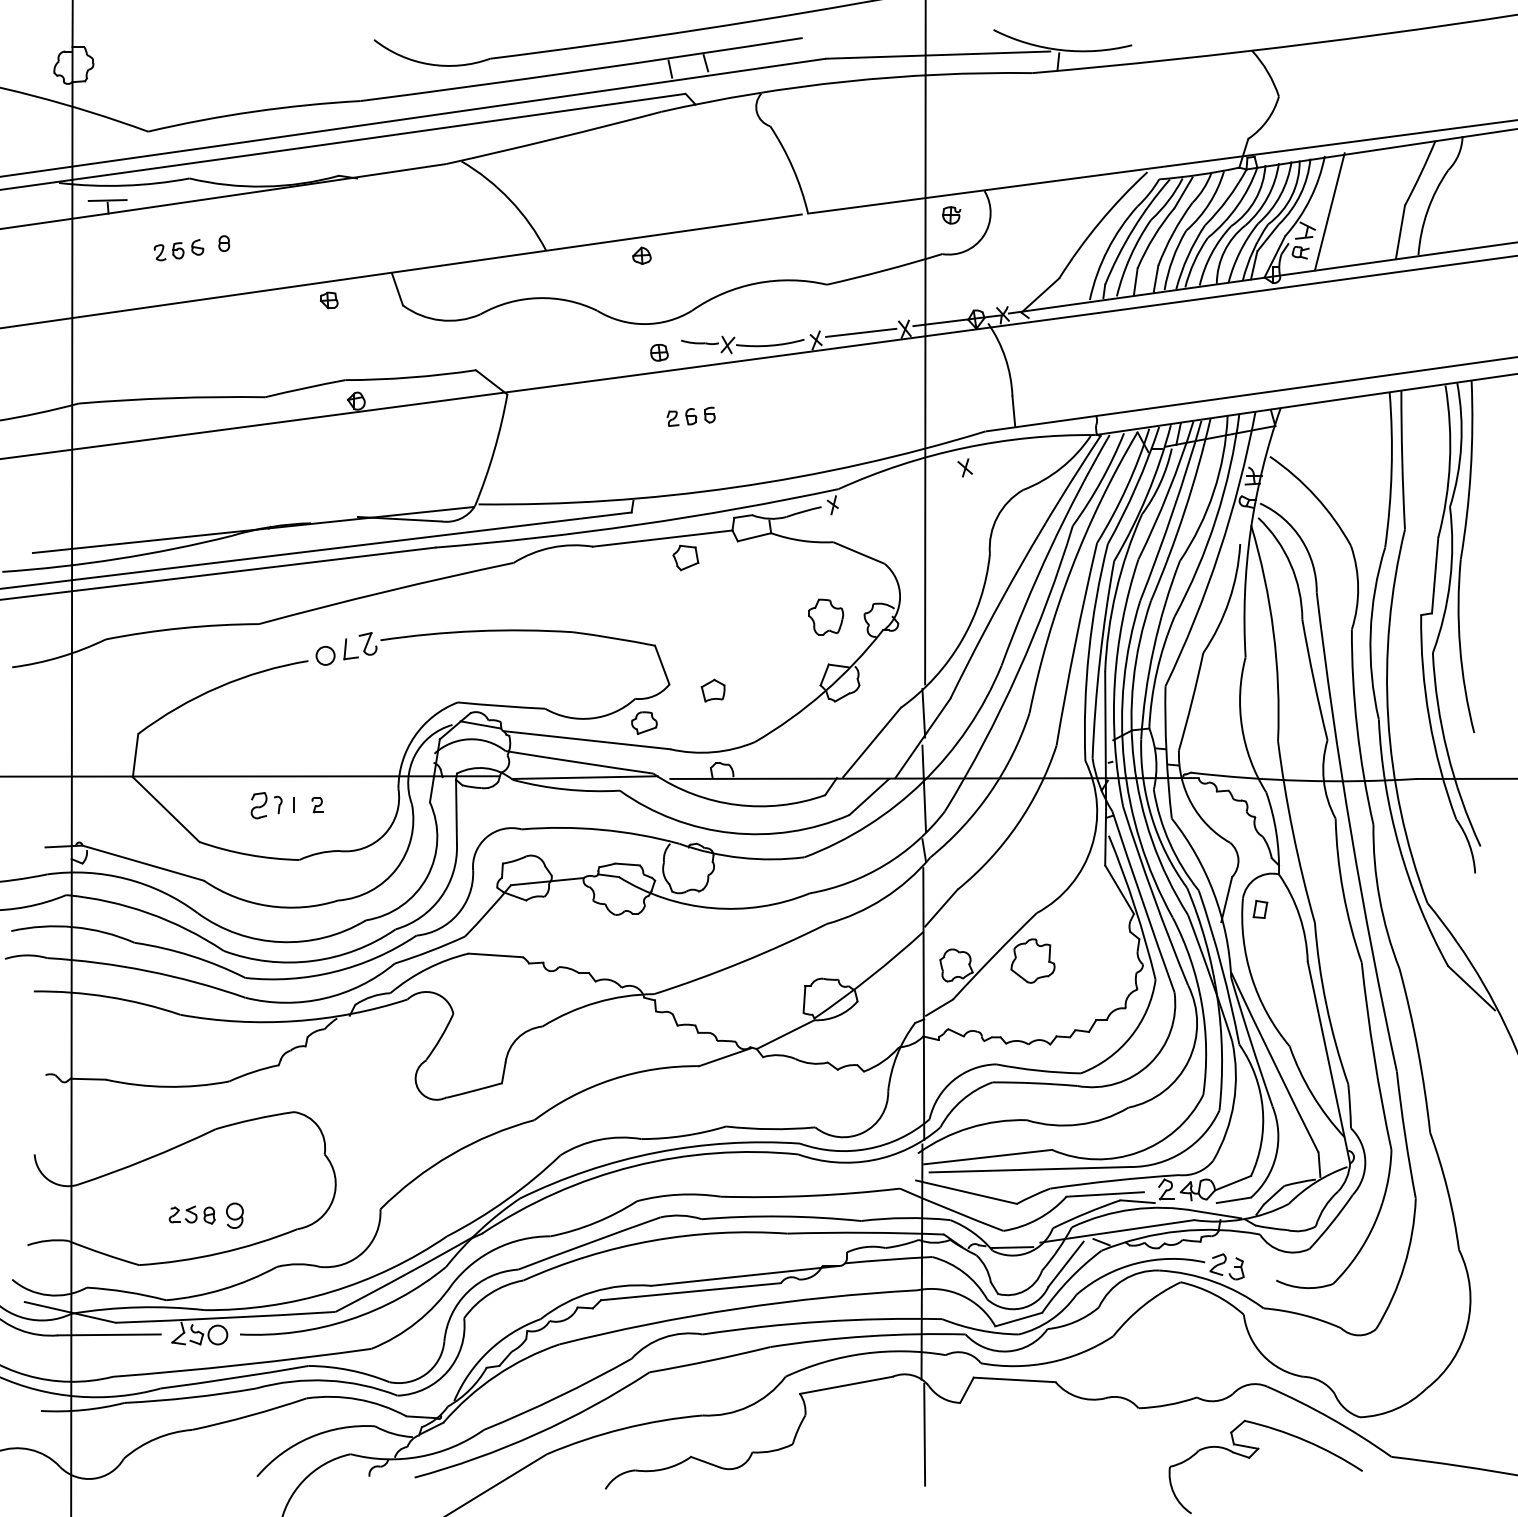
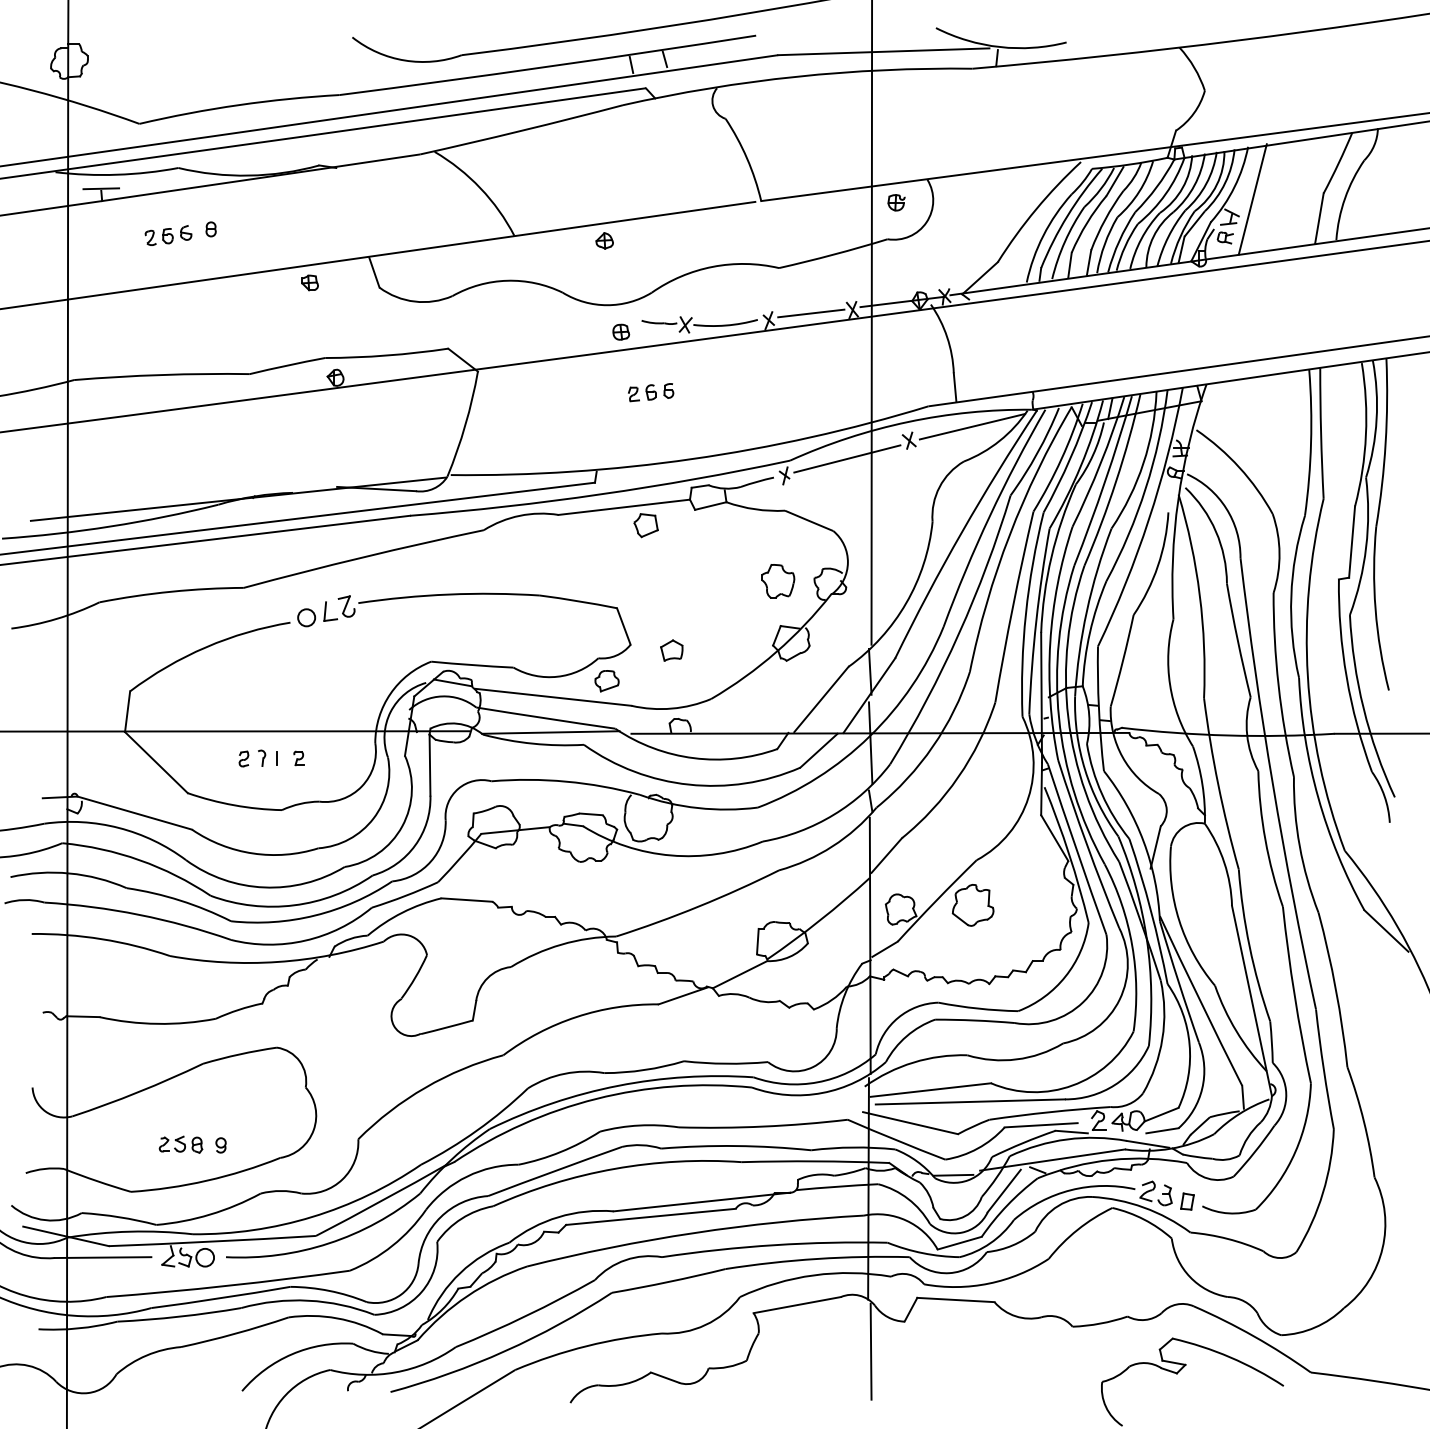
line: (1032, 452) -> (972, 426), added
line: (899, 486) -> (847, 458), added
part: (258, 805) -> (243, 758), size x0.62
part: (1260, 909) -> (1187, 1201), moved
part: (234, 1215) -> (220, 1145), size x0.62

